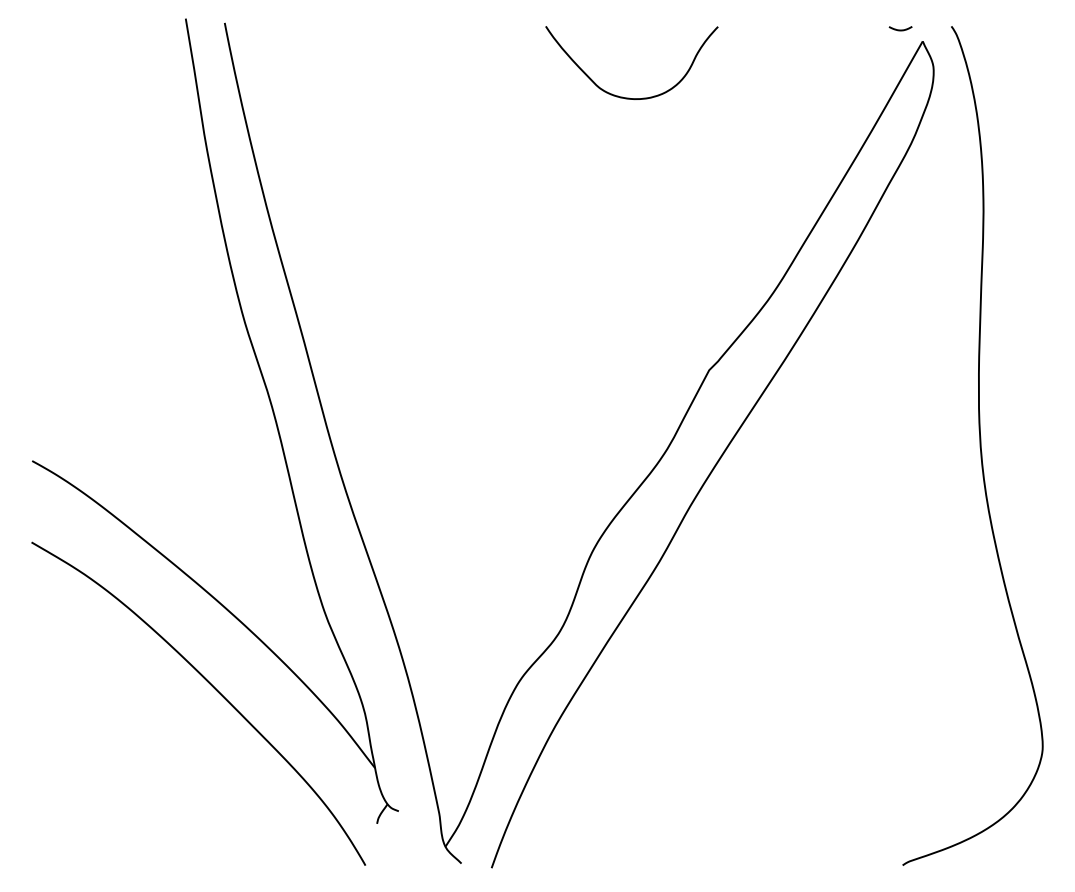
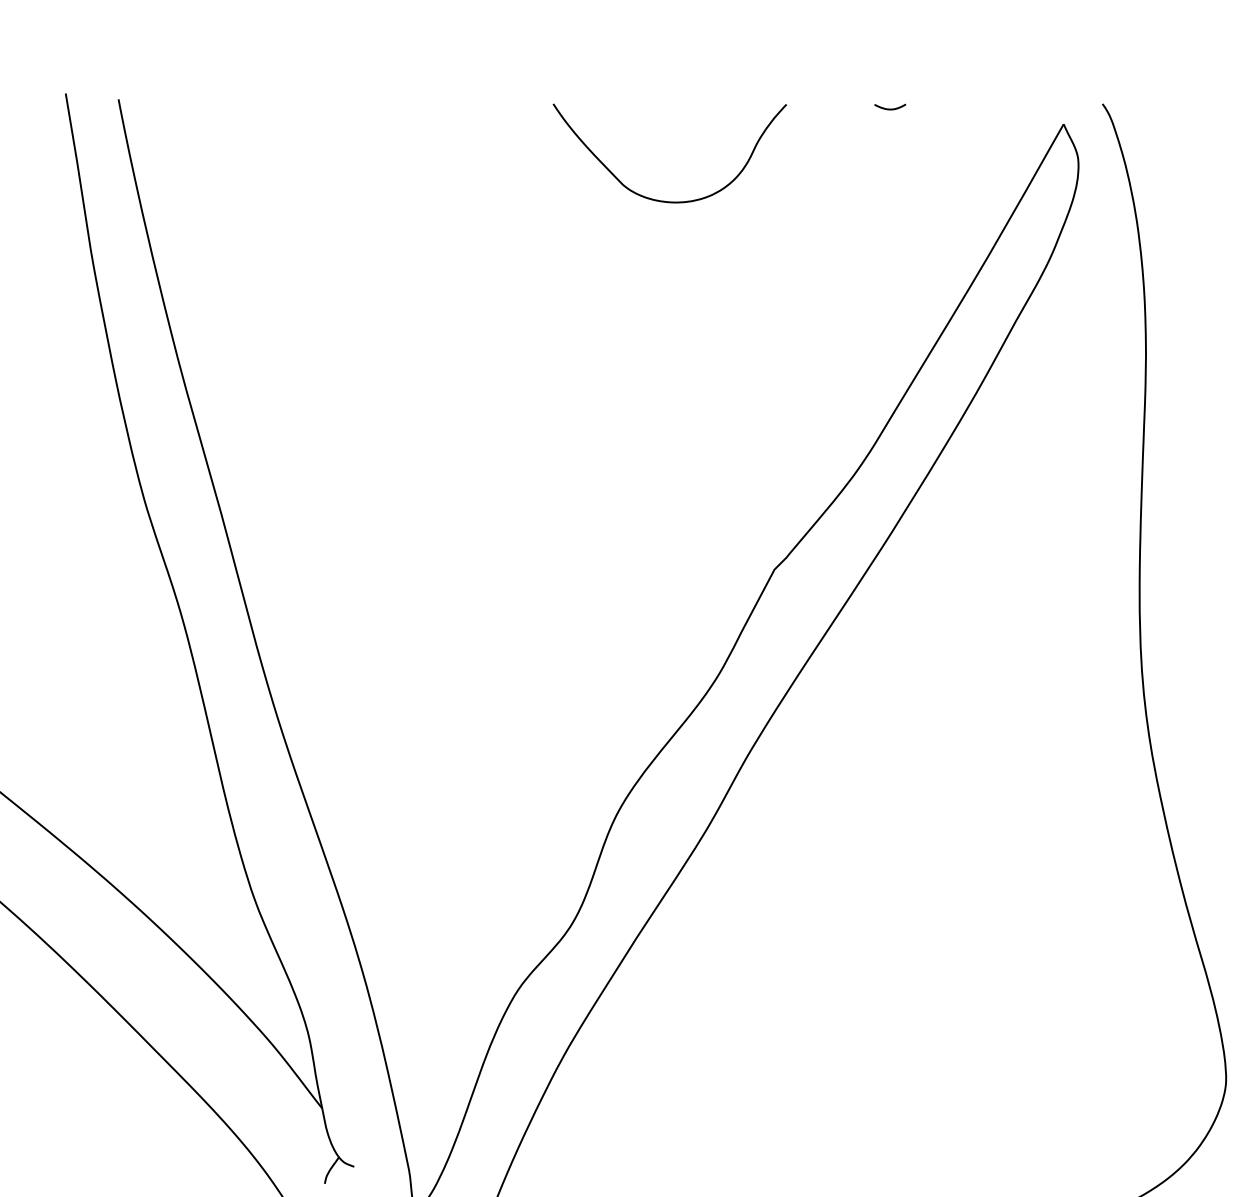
curve: (900, 29) -> (890, 108), moved

